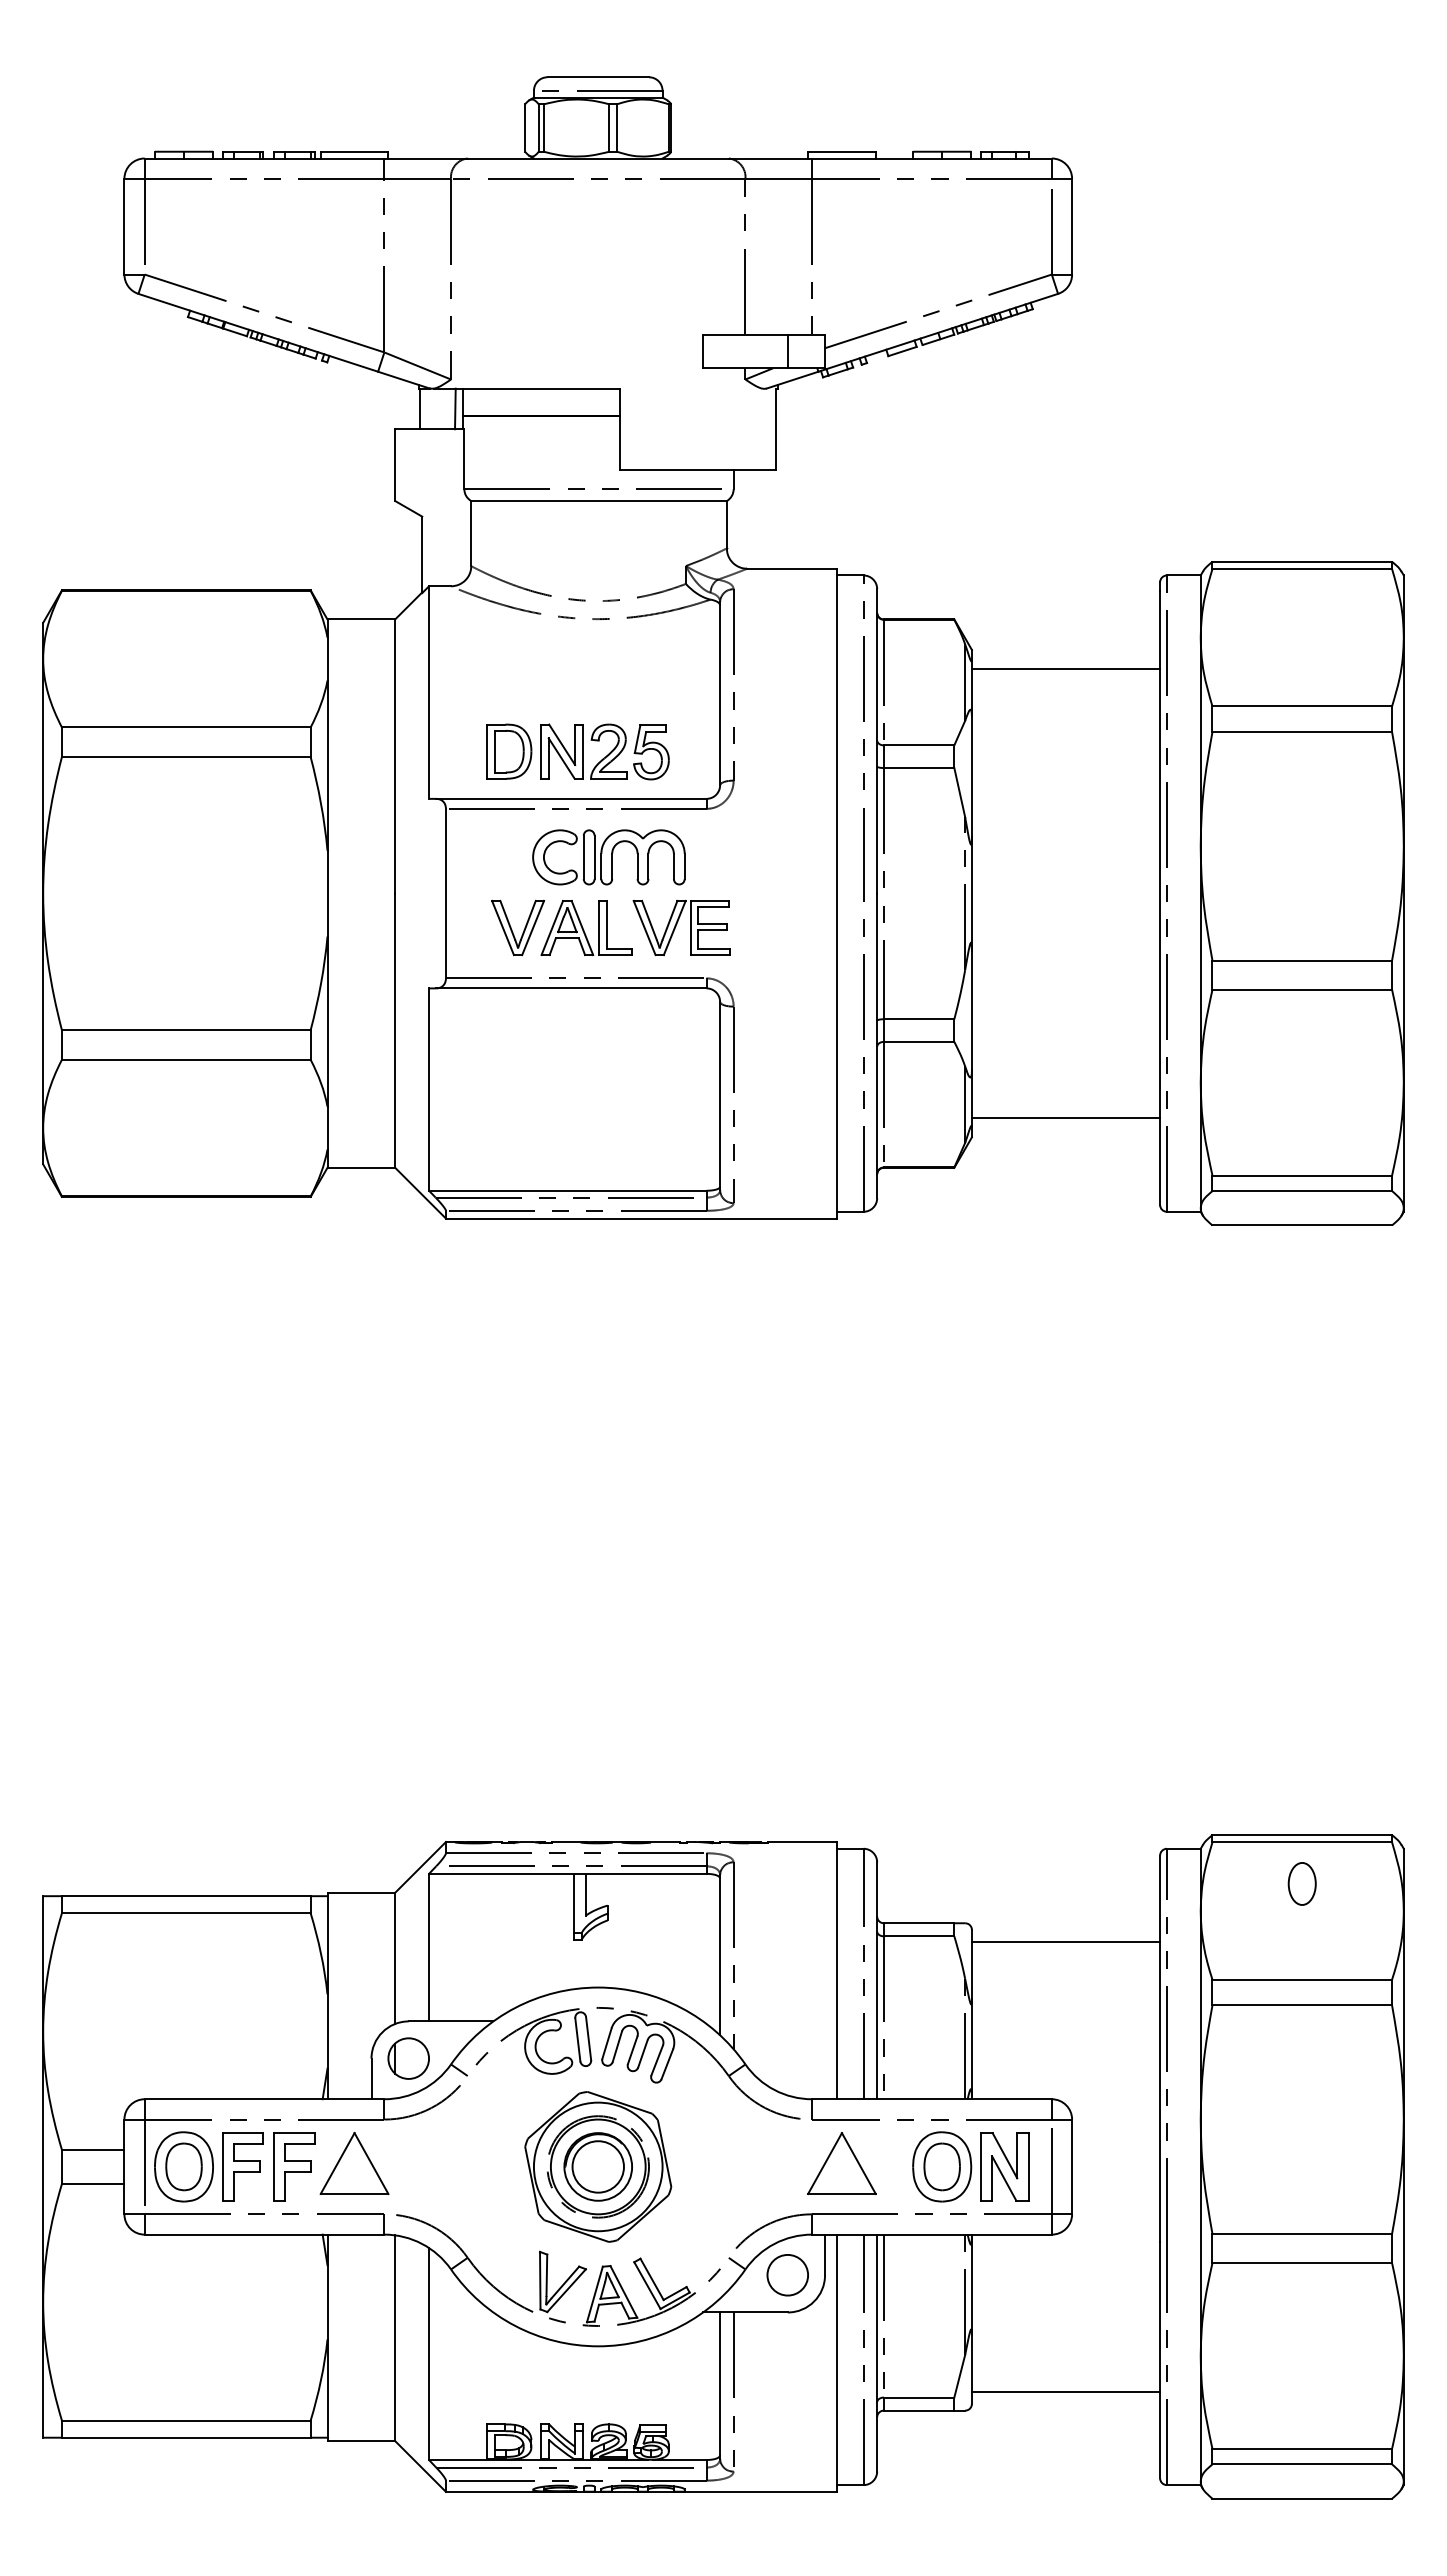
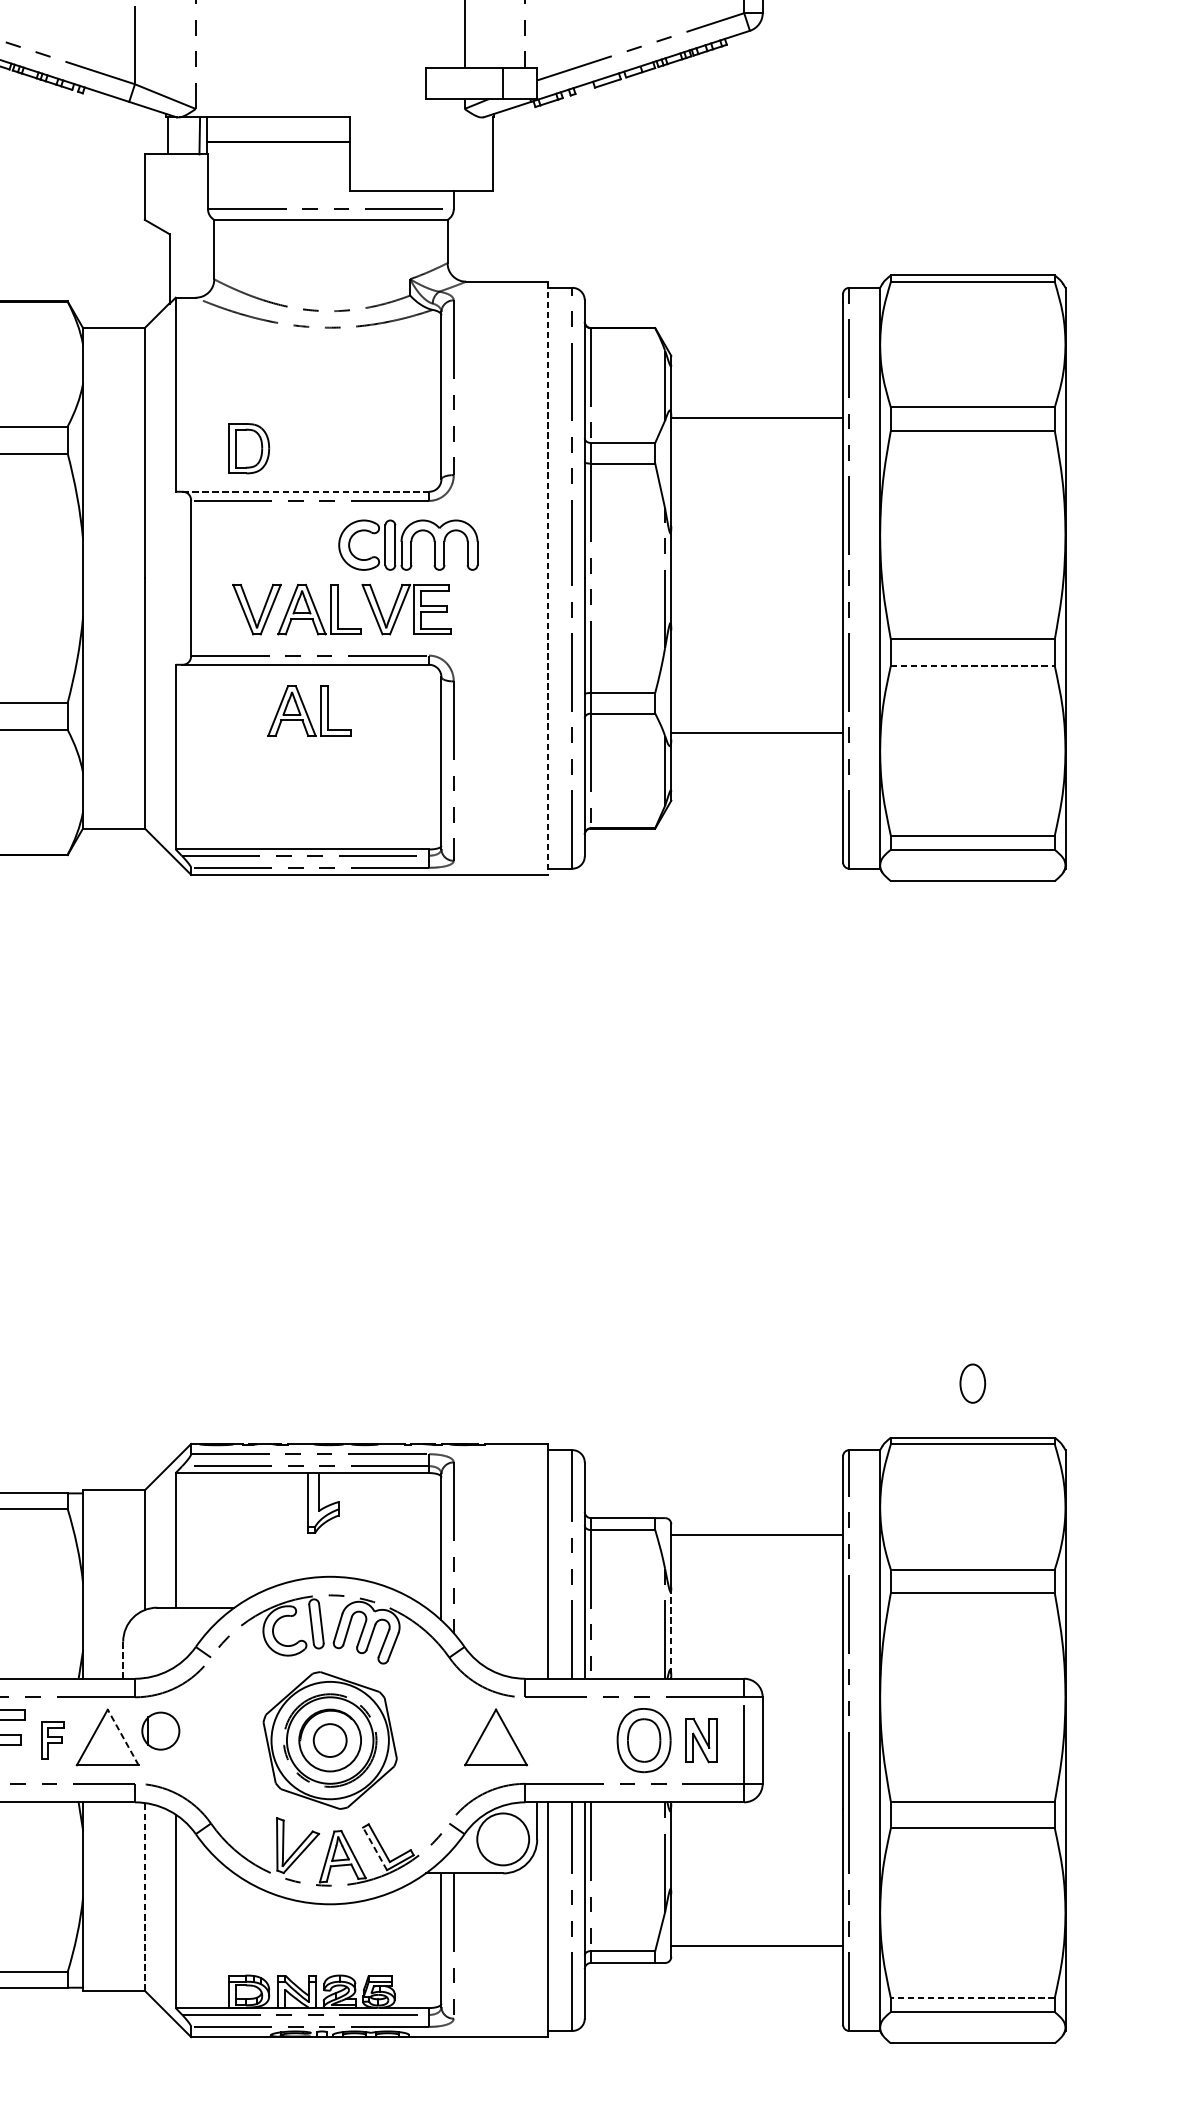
line: (1065, 668) -> (756, 417), moved
part: (604, 751) -> (335, 448), removed
line: (571, 798) -> (305, 491), solid -> dashed
part: (608, 857) -> (408, 545), moved
line: (836, 893) -> (547, 578), solid -> dashed
line: (1302, 989) -> (973, 665), solid -> dashed
part: (575, 1038) -> (309, 710), added
line: (1065, 1118) -> (756, 733), moved
part: (1301, 1883) -> (972, 1383), moved
line: (971, 2048) -> (670, 1632), solid -> dashed
part: (408, 2058) -> (160, 1731), moved
line: (371, 2078) -> (123, 1659), solid -> dashed
line: (371, 2163) -> (123, 1737), solid -> dashed
part: (841, 2163) -> (495, 1737), moved
part: (294, 2166) -> (52, 1740), size x0.6
circle: (597, 2166) -> (329, 1740), size x0.7
part: (1004, 2166) -> (701, 1740), size x0.7
circle: (787, 2274) -> (502, 1838), size x1.4
line: (647, 2285) -> (375, 1848), solid -> dashed
line: (395, 2338) -> (145, 1897), solid -> dashed
line: (1302, 2448) -> (973, 1997), solid -> dashed

